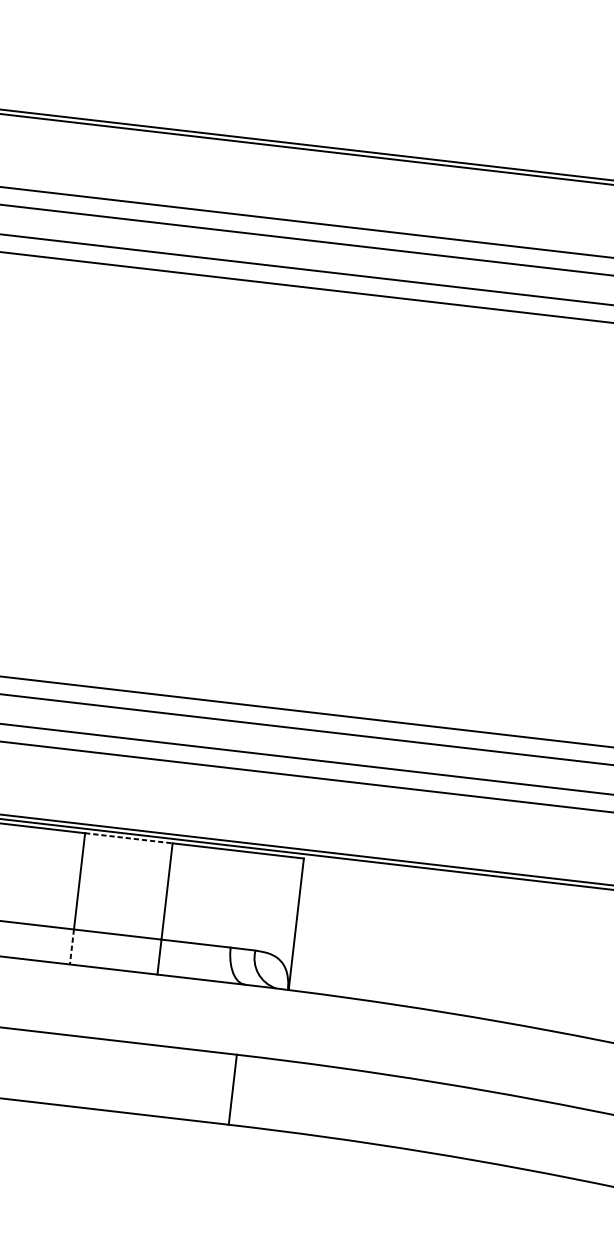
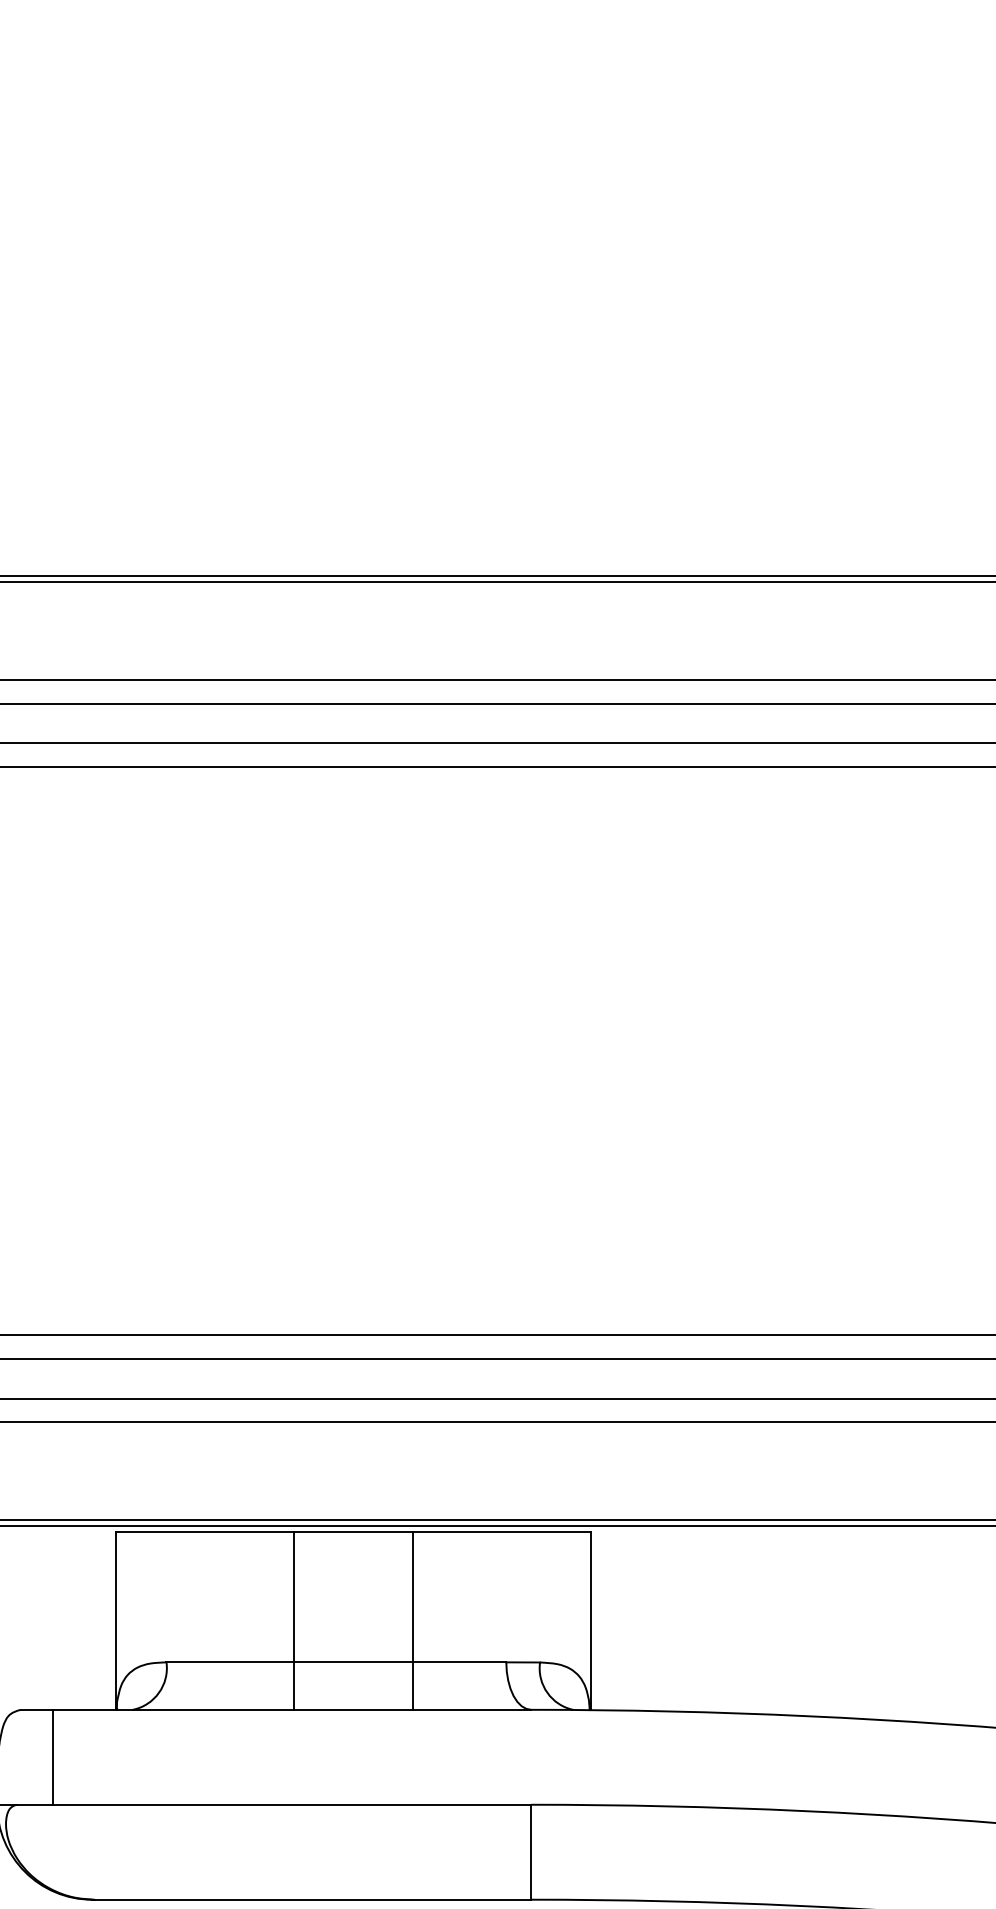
line: (129, 838) -> (353, 1531), dashed -> solid
line: (71, 947) -> (293, 1686), dashed -> solid

